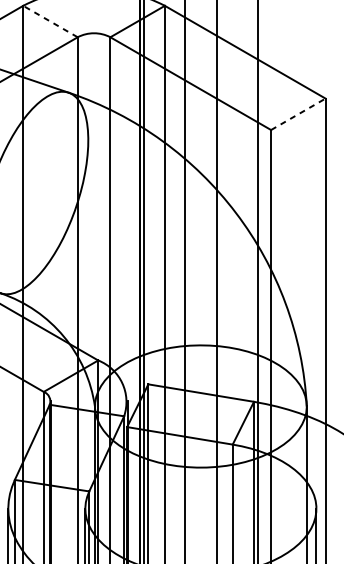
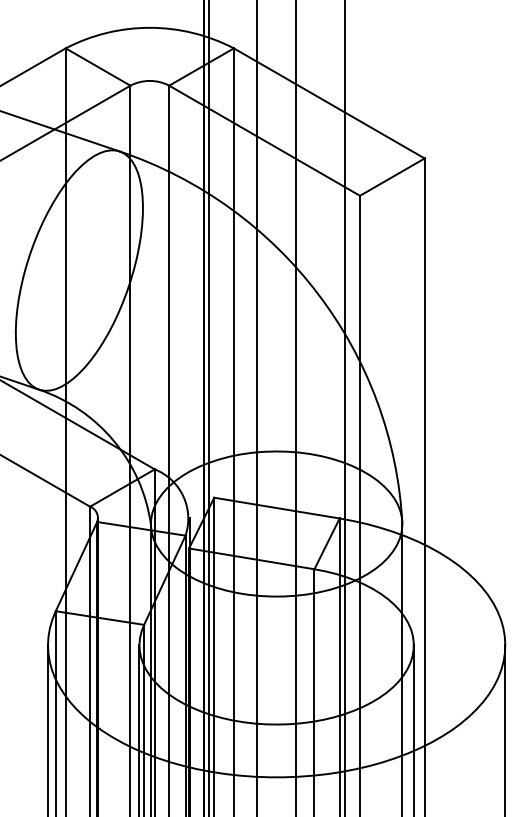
line: (50, 21) -> (97, 66), dashed -> solid
line: (298, 113) -> (392, 176), dashed -> solid

